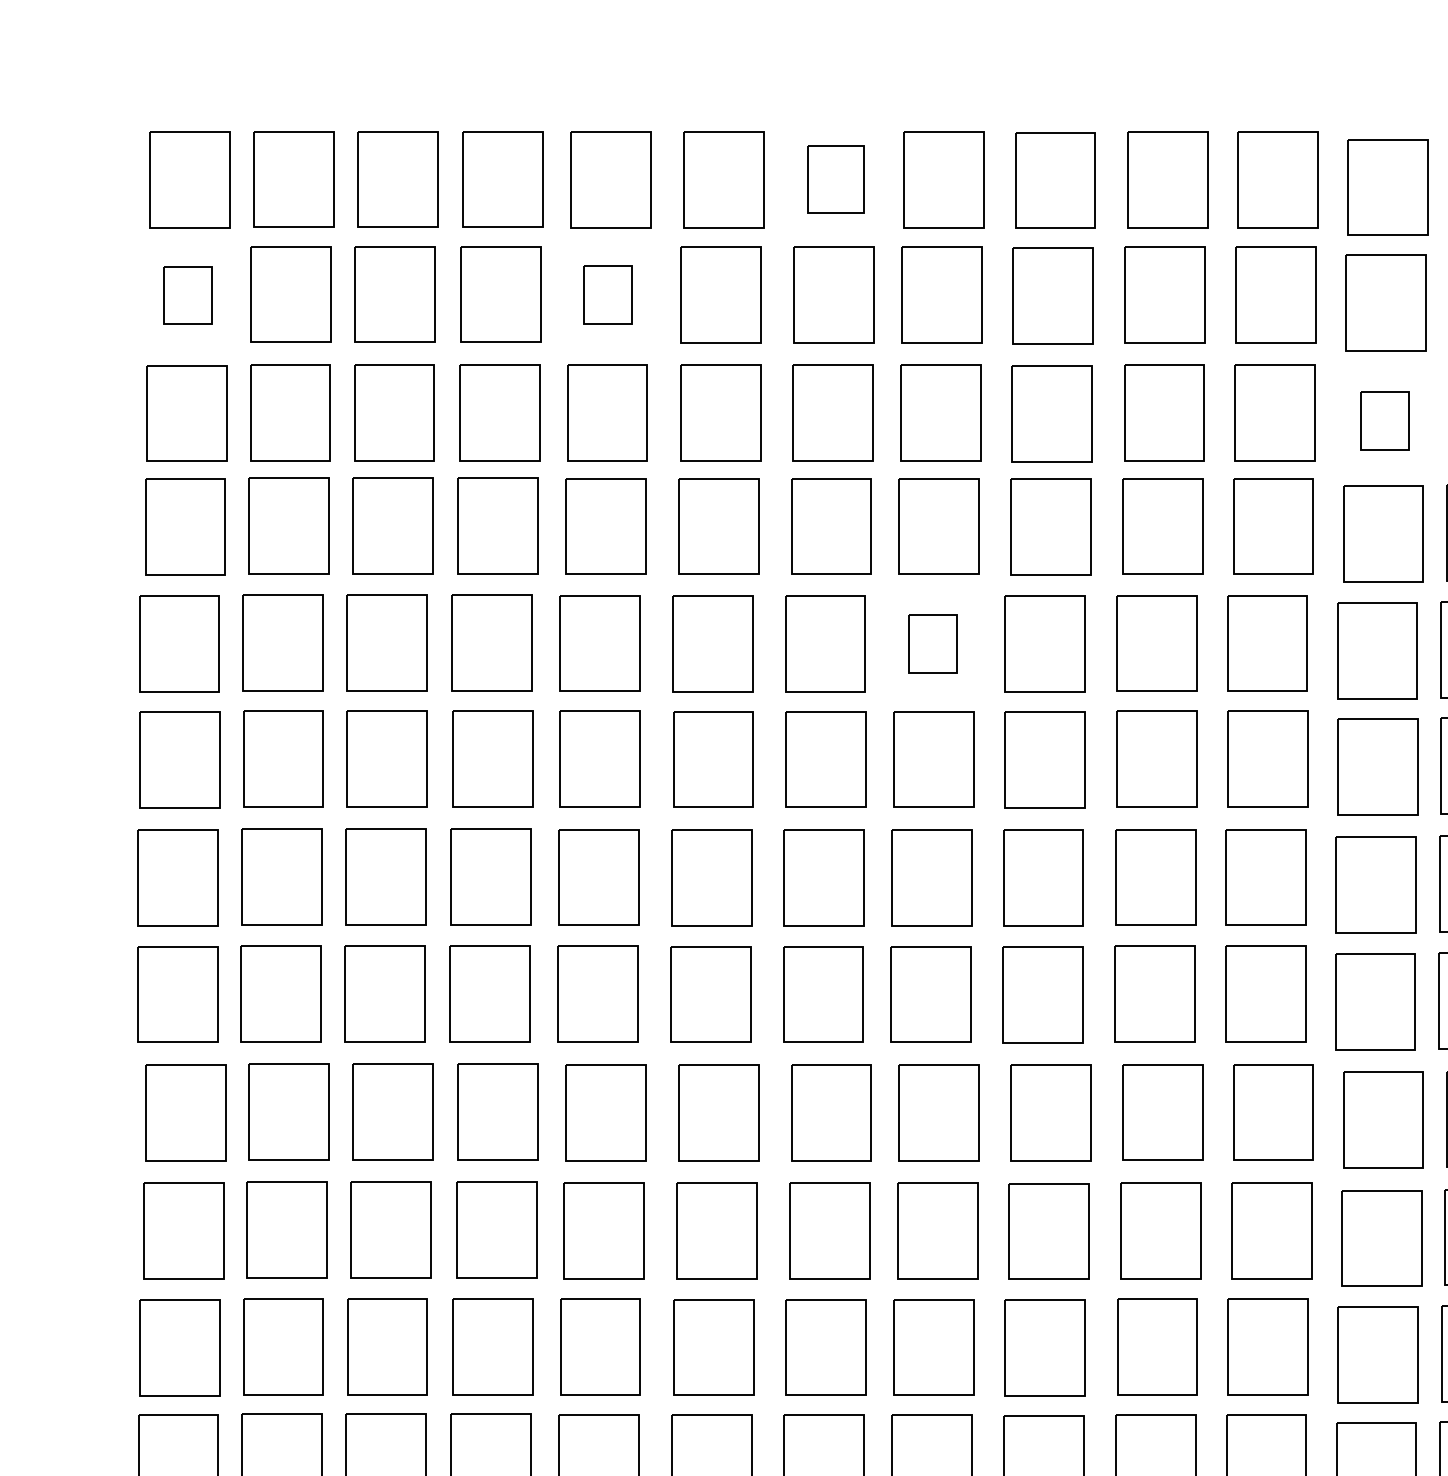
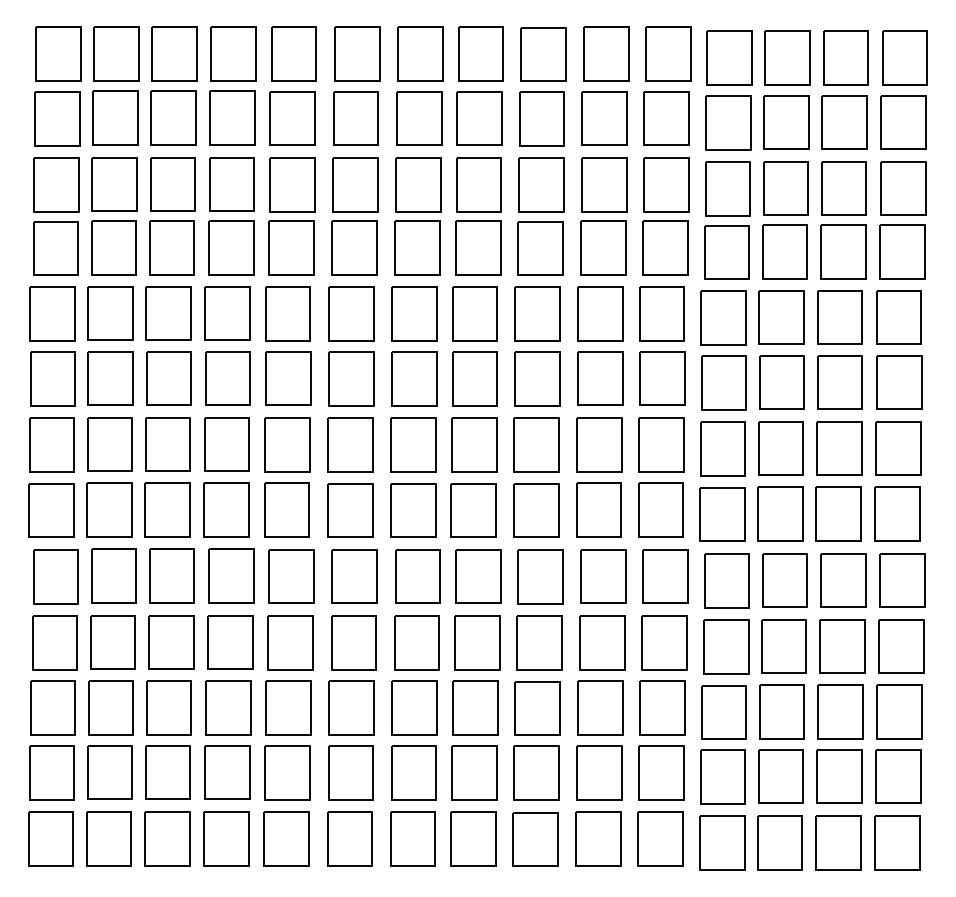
part: (836, 178) -> (420, 53), size x1.43
part: (188, 294) -> (57, 118), size x1.67
part: (607, 294) -> (292, 118), size x1.67
part: (1384, 419) -> (727, 188), size x1.67
part: (932, 643) -> (474, 313), size x1.67

